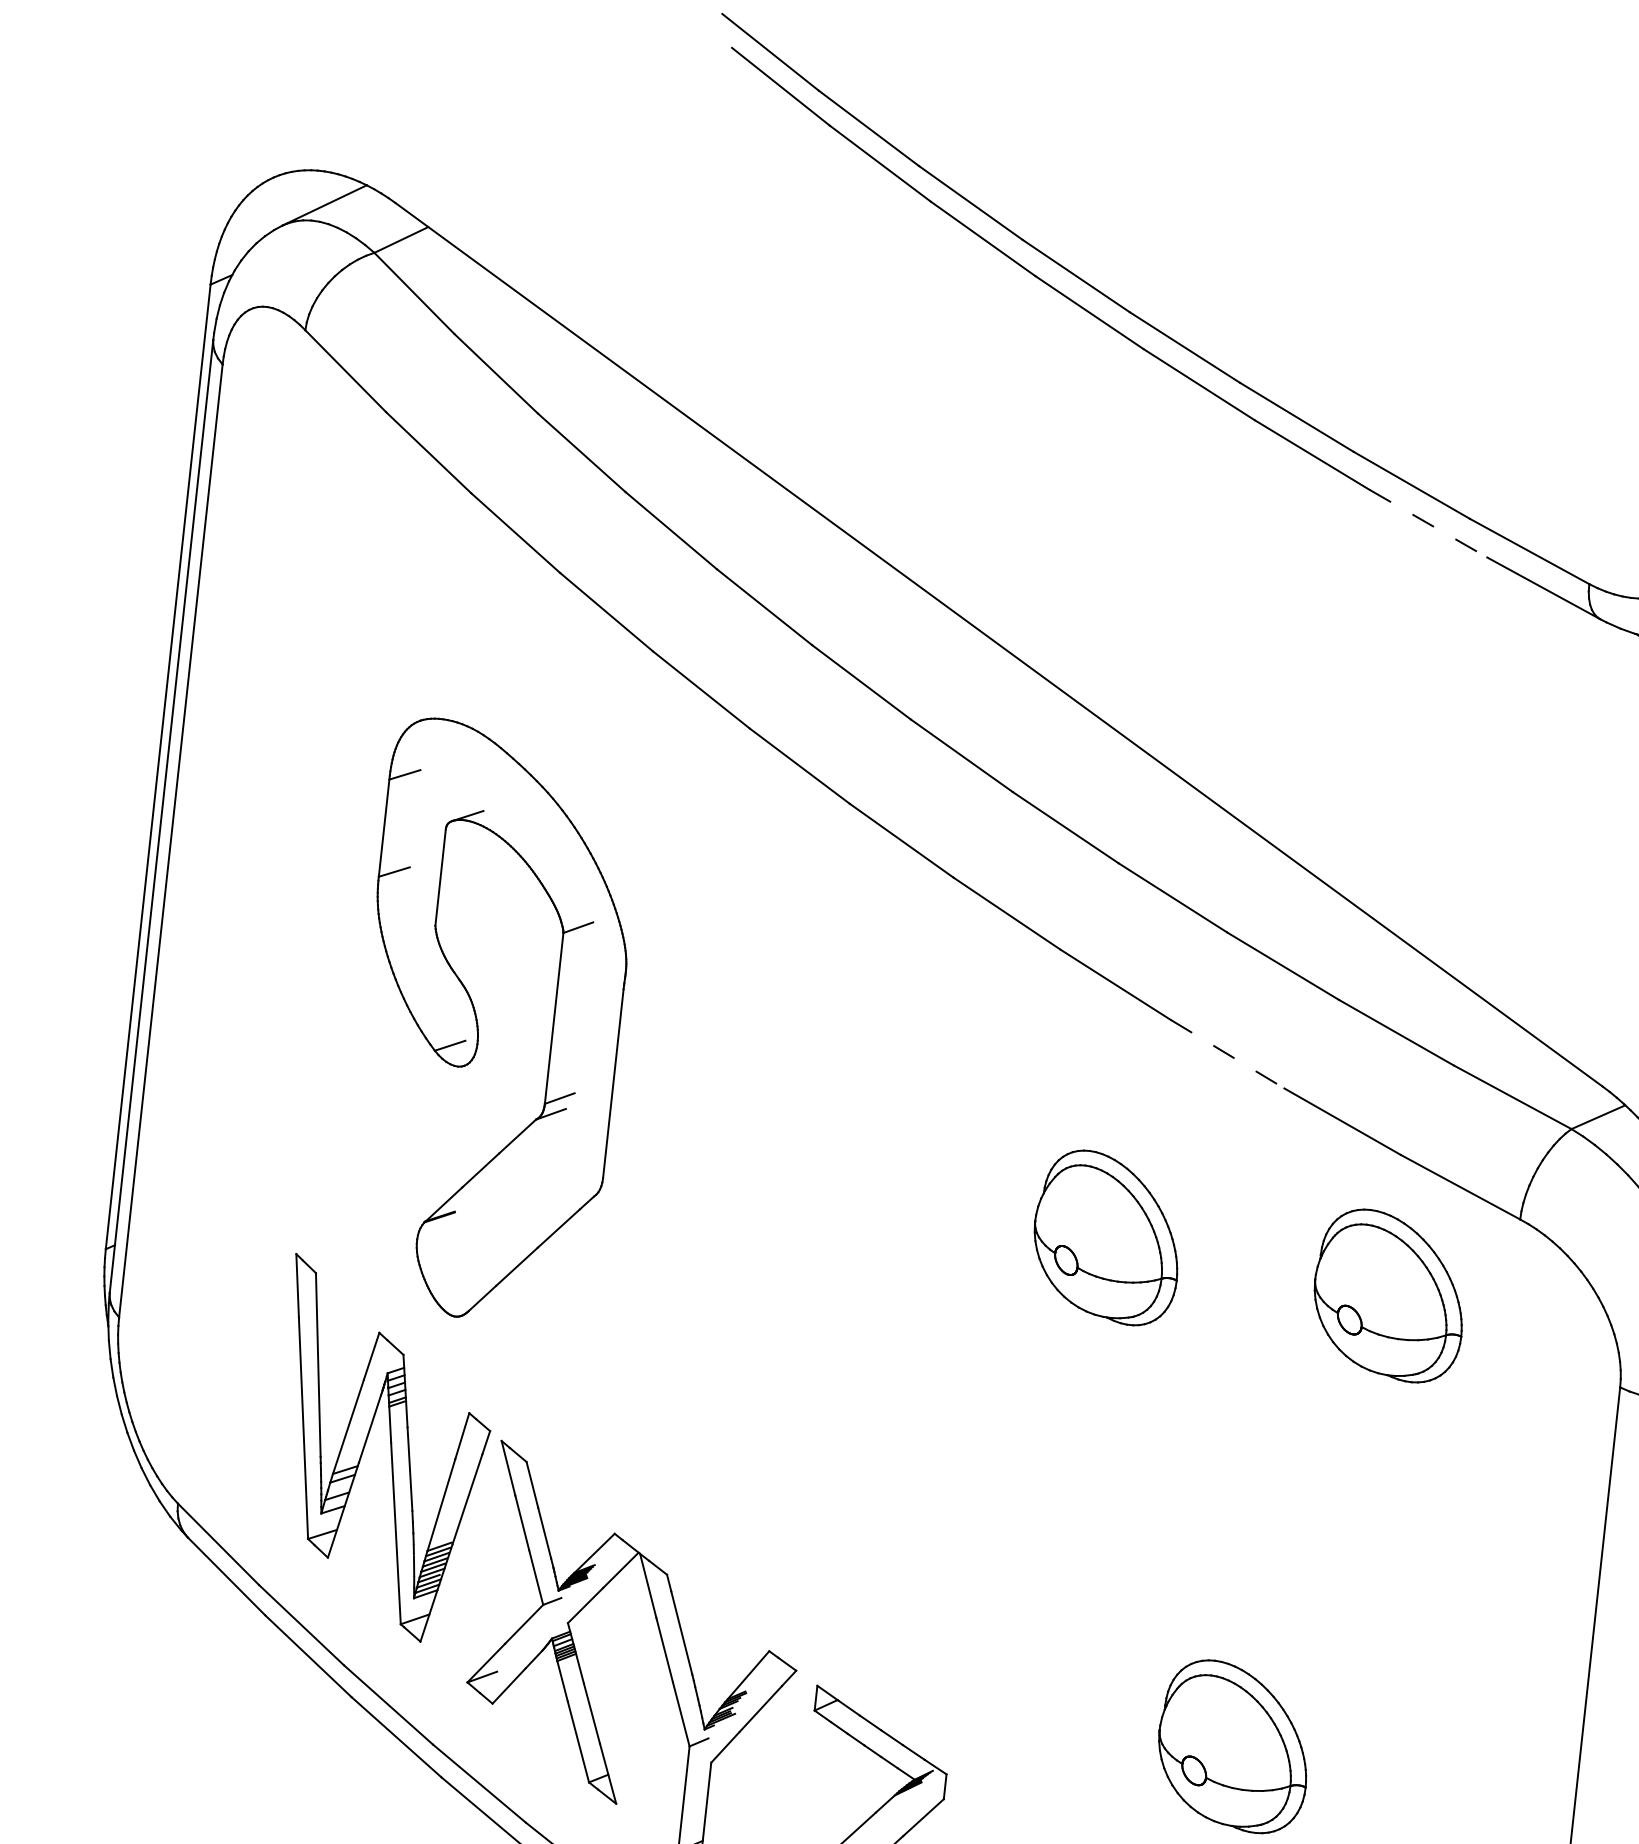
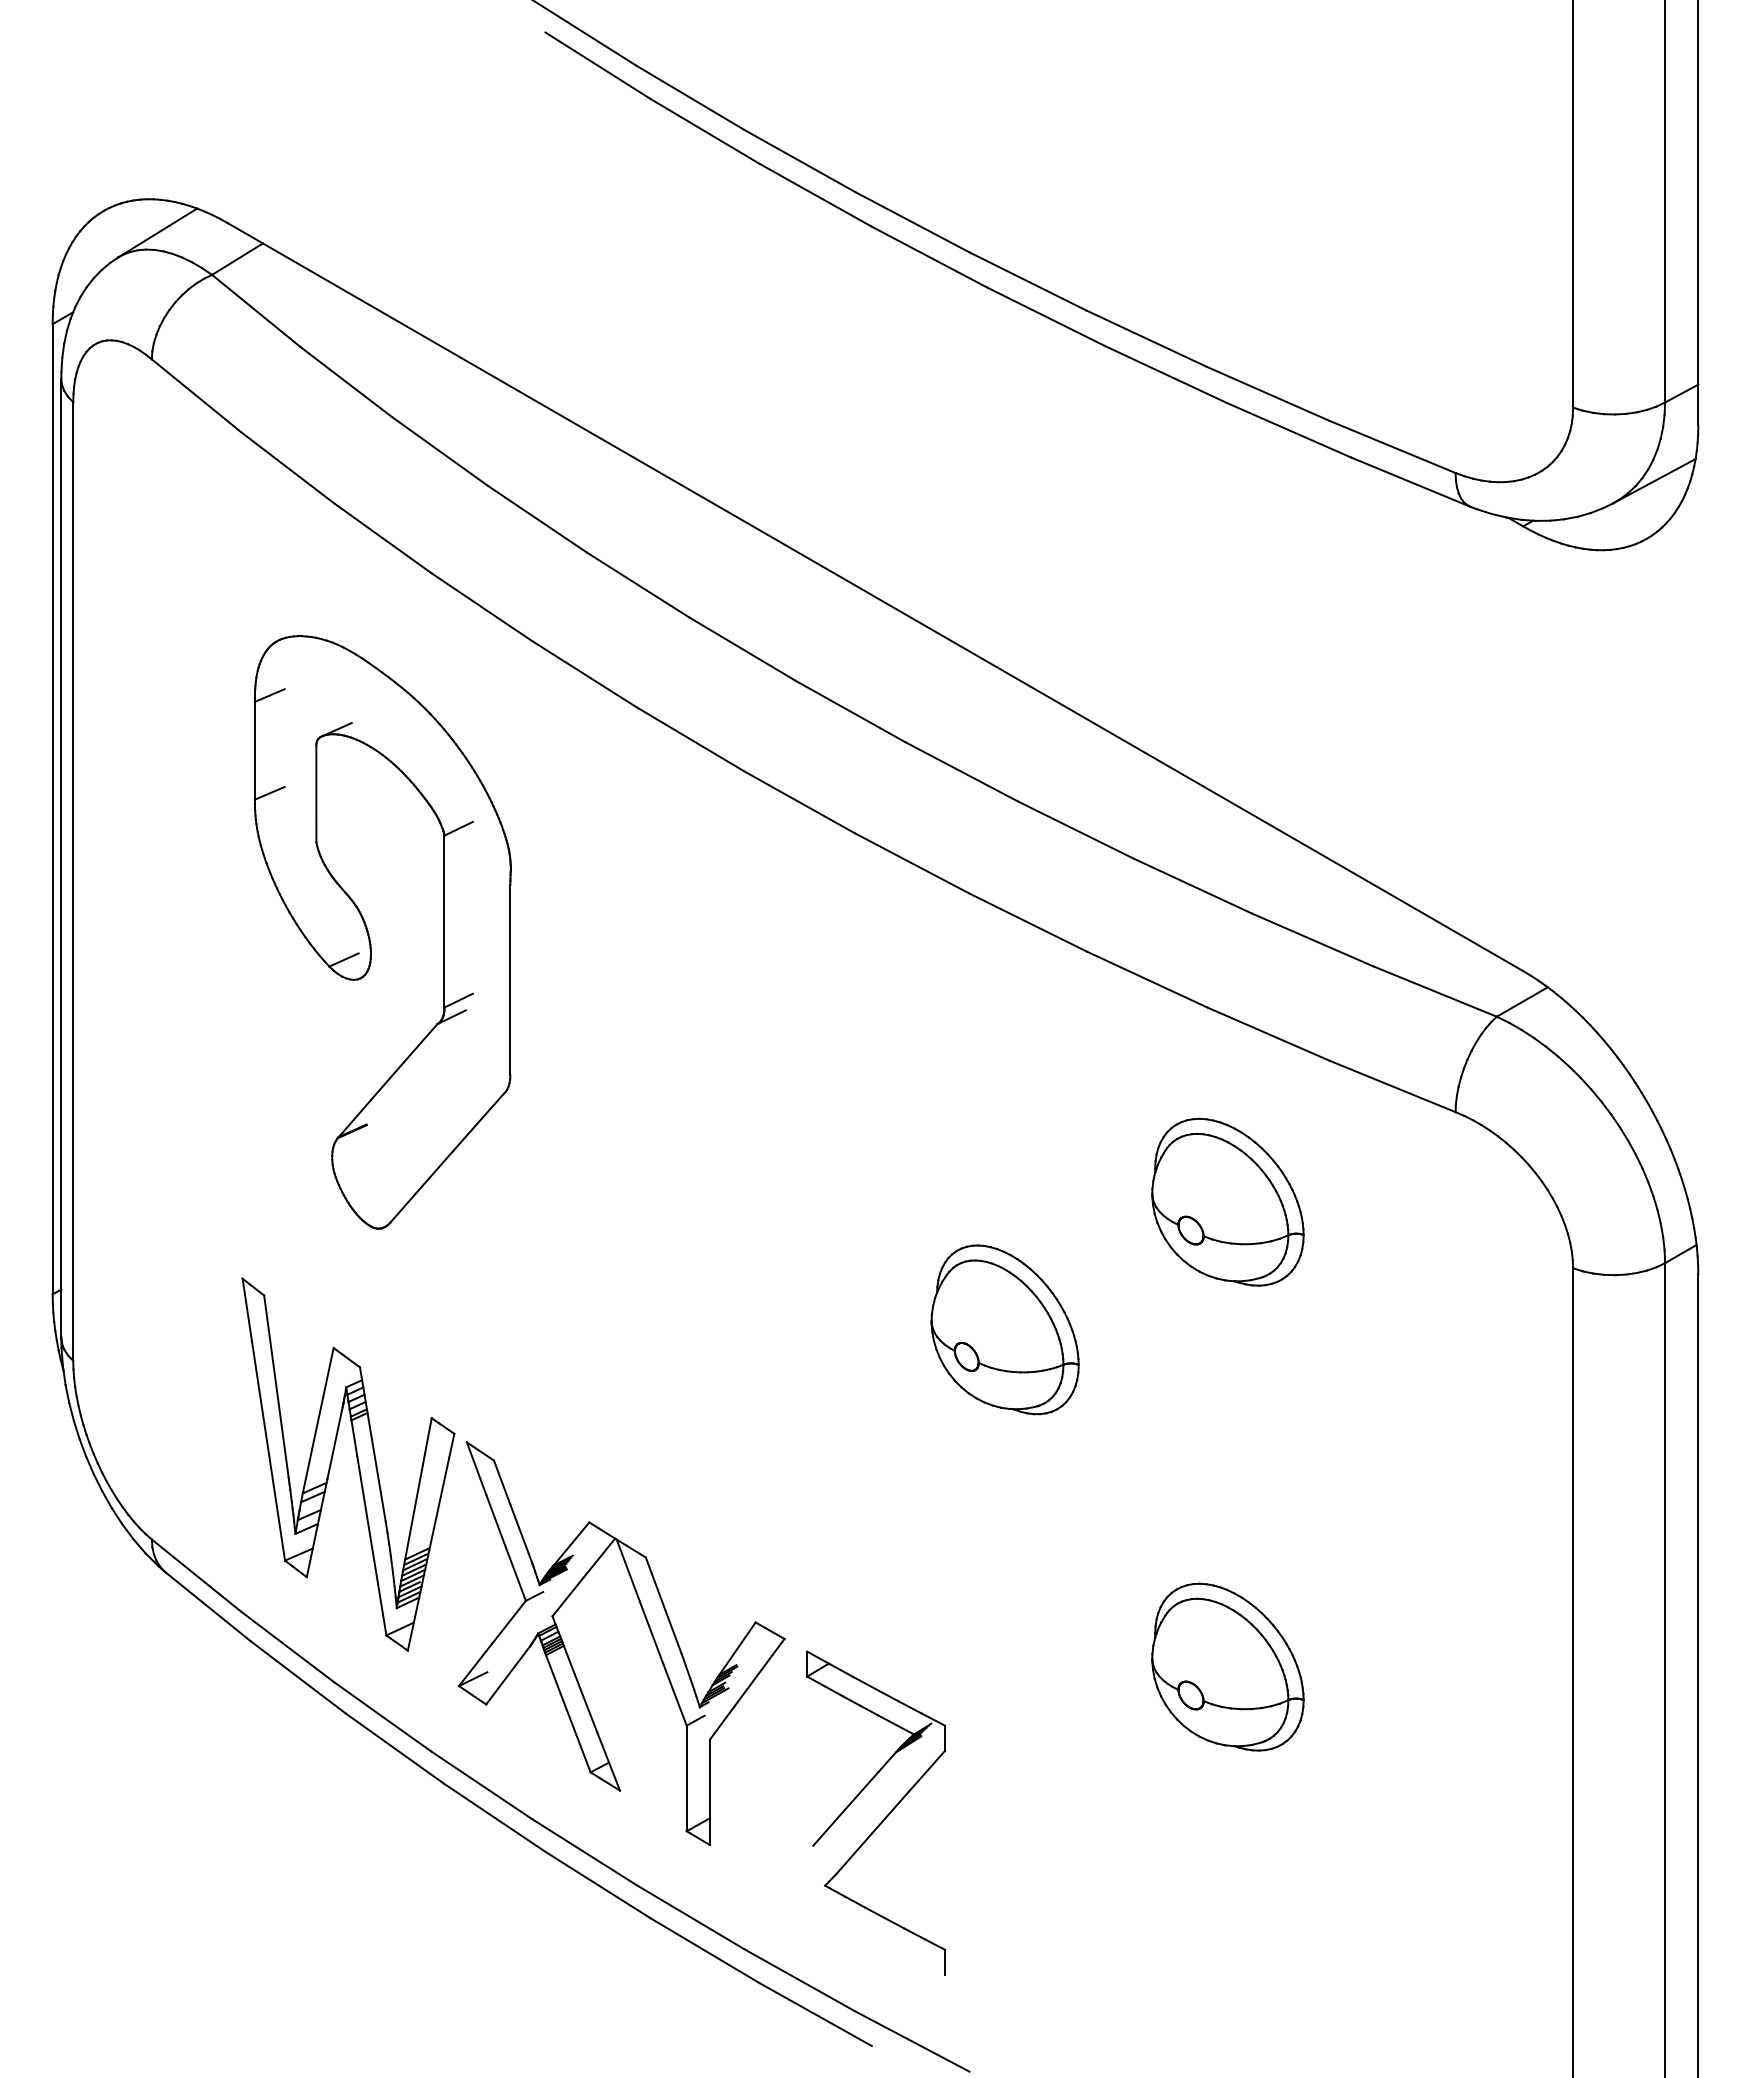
line: (1428, 523) -> (1289, 430), dashed -> solid
part: (478, 1022) -> (369, 933), moved
line: (1228, 1054) -> (1147, 979), dashed -> solid
part: (1106, 1237) -> (1004, 1329), moved
part: (1389, 1295) -> (1227, 1201), moved

